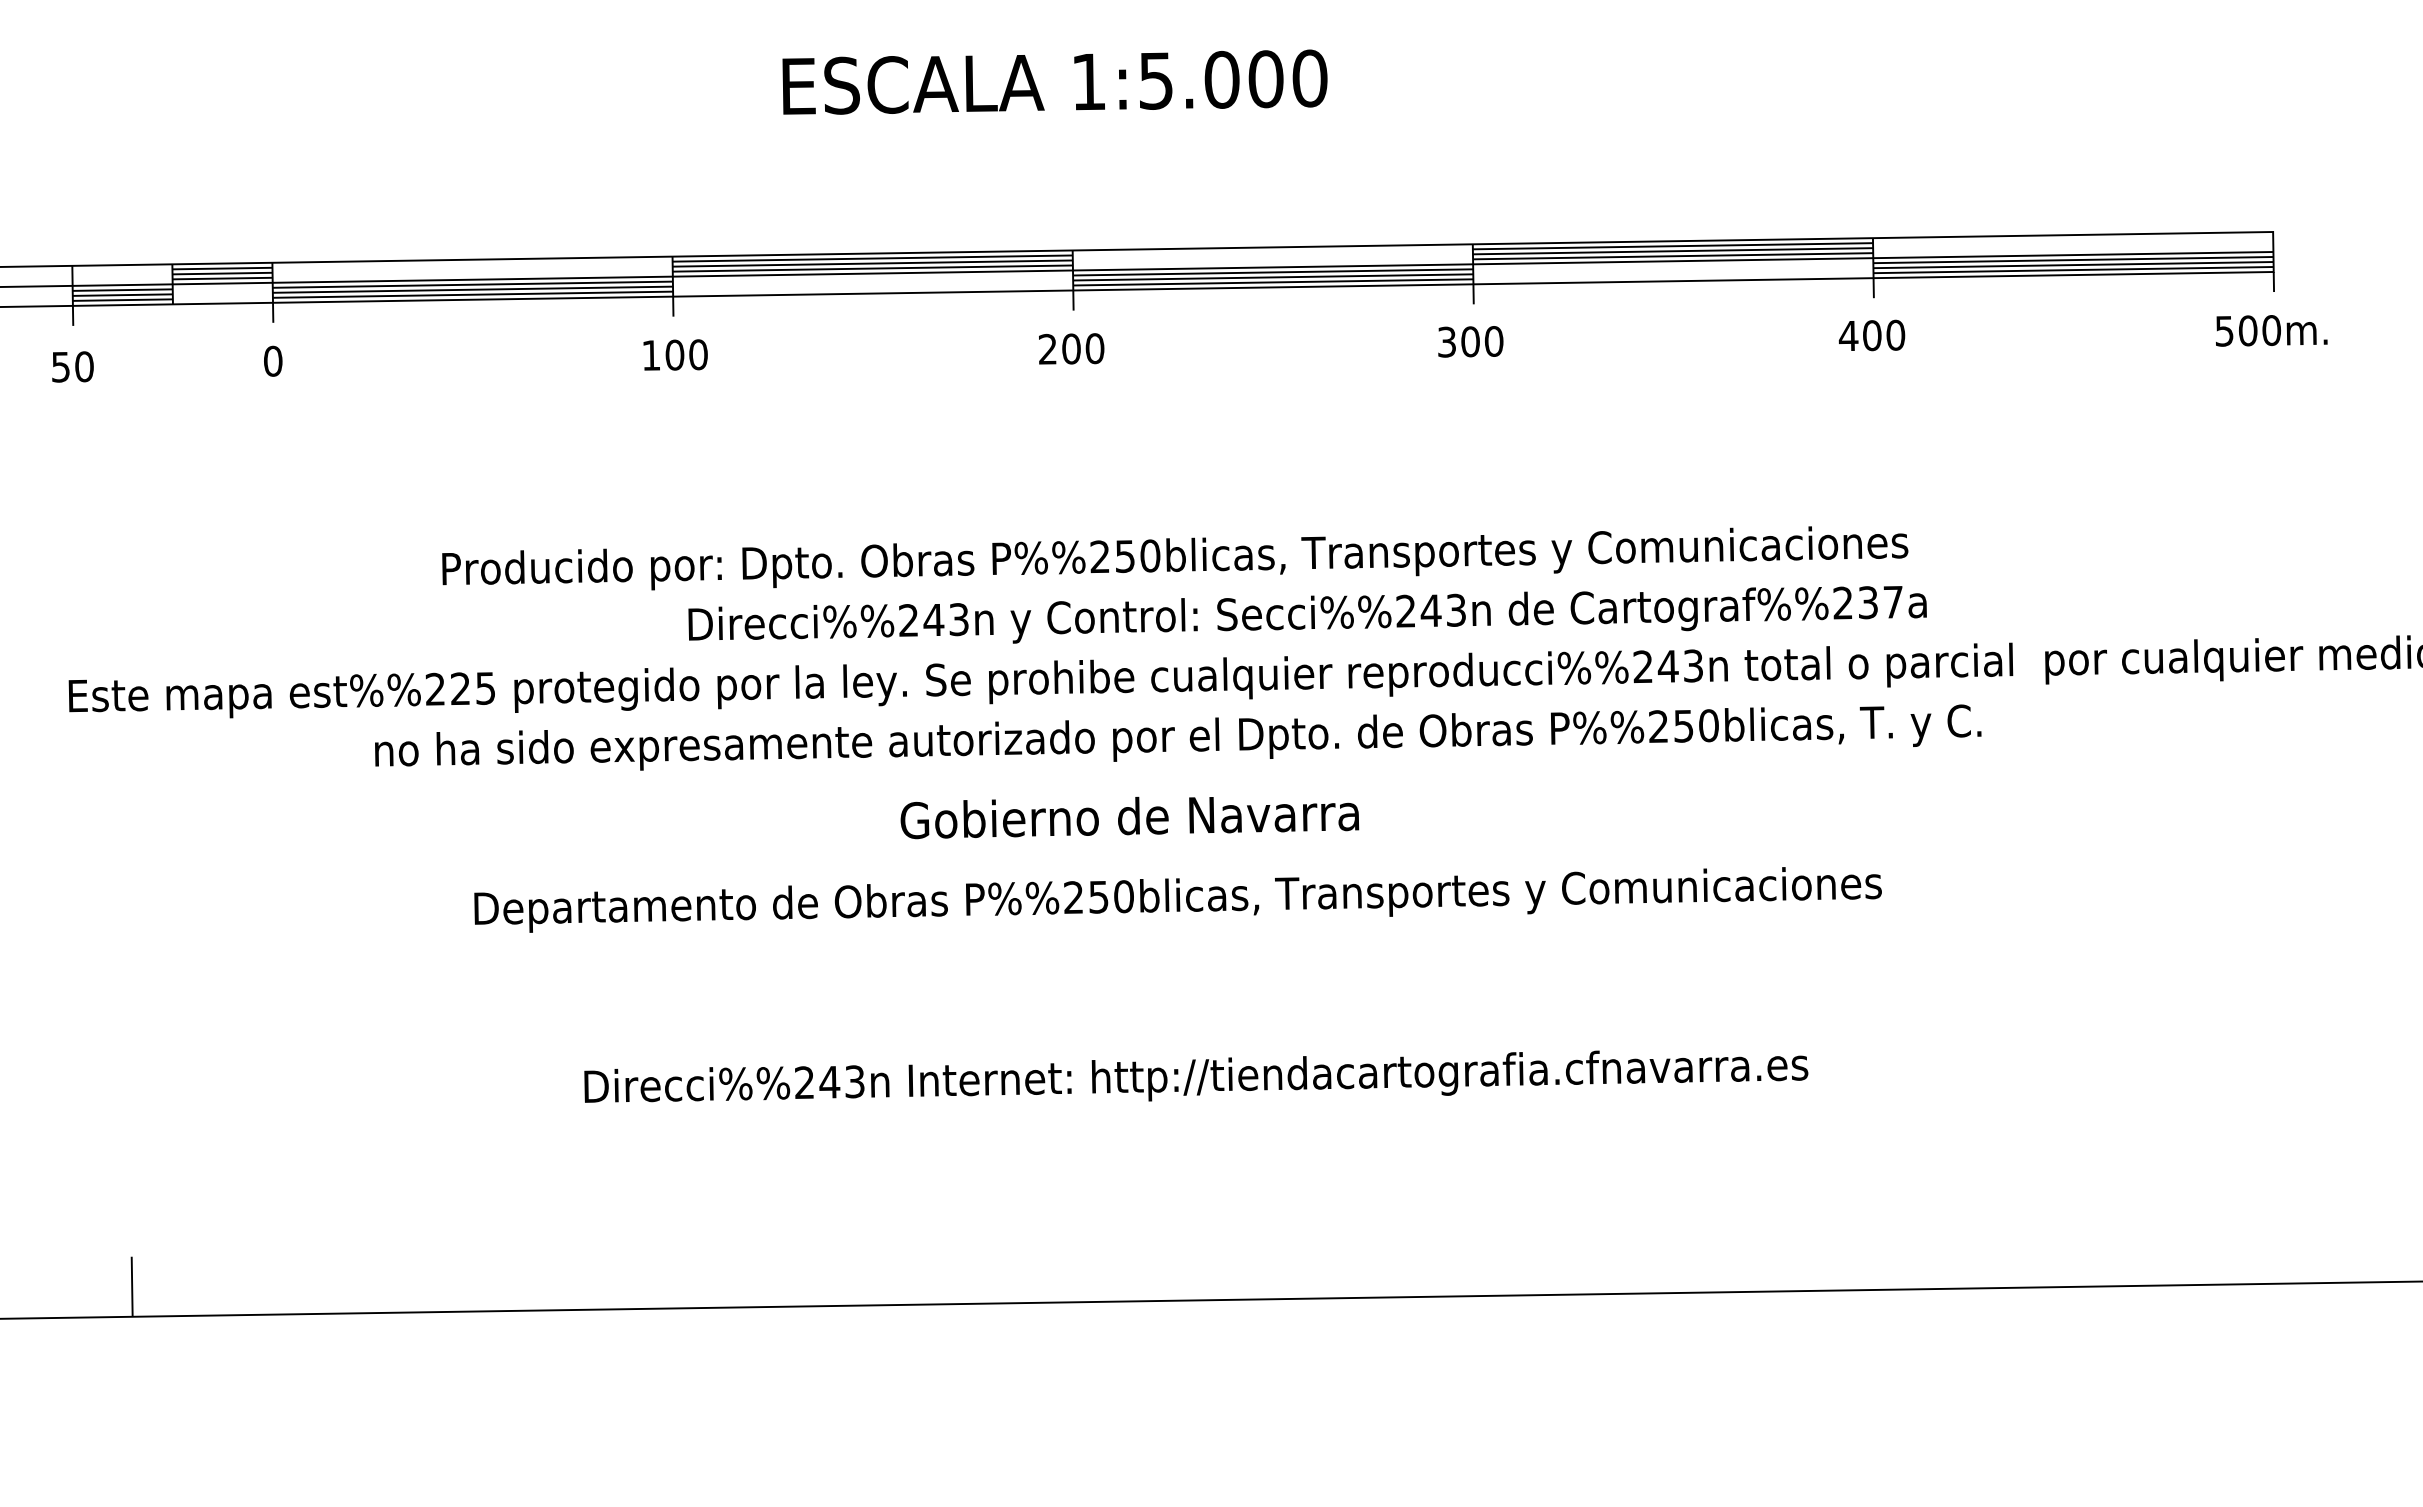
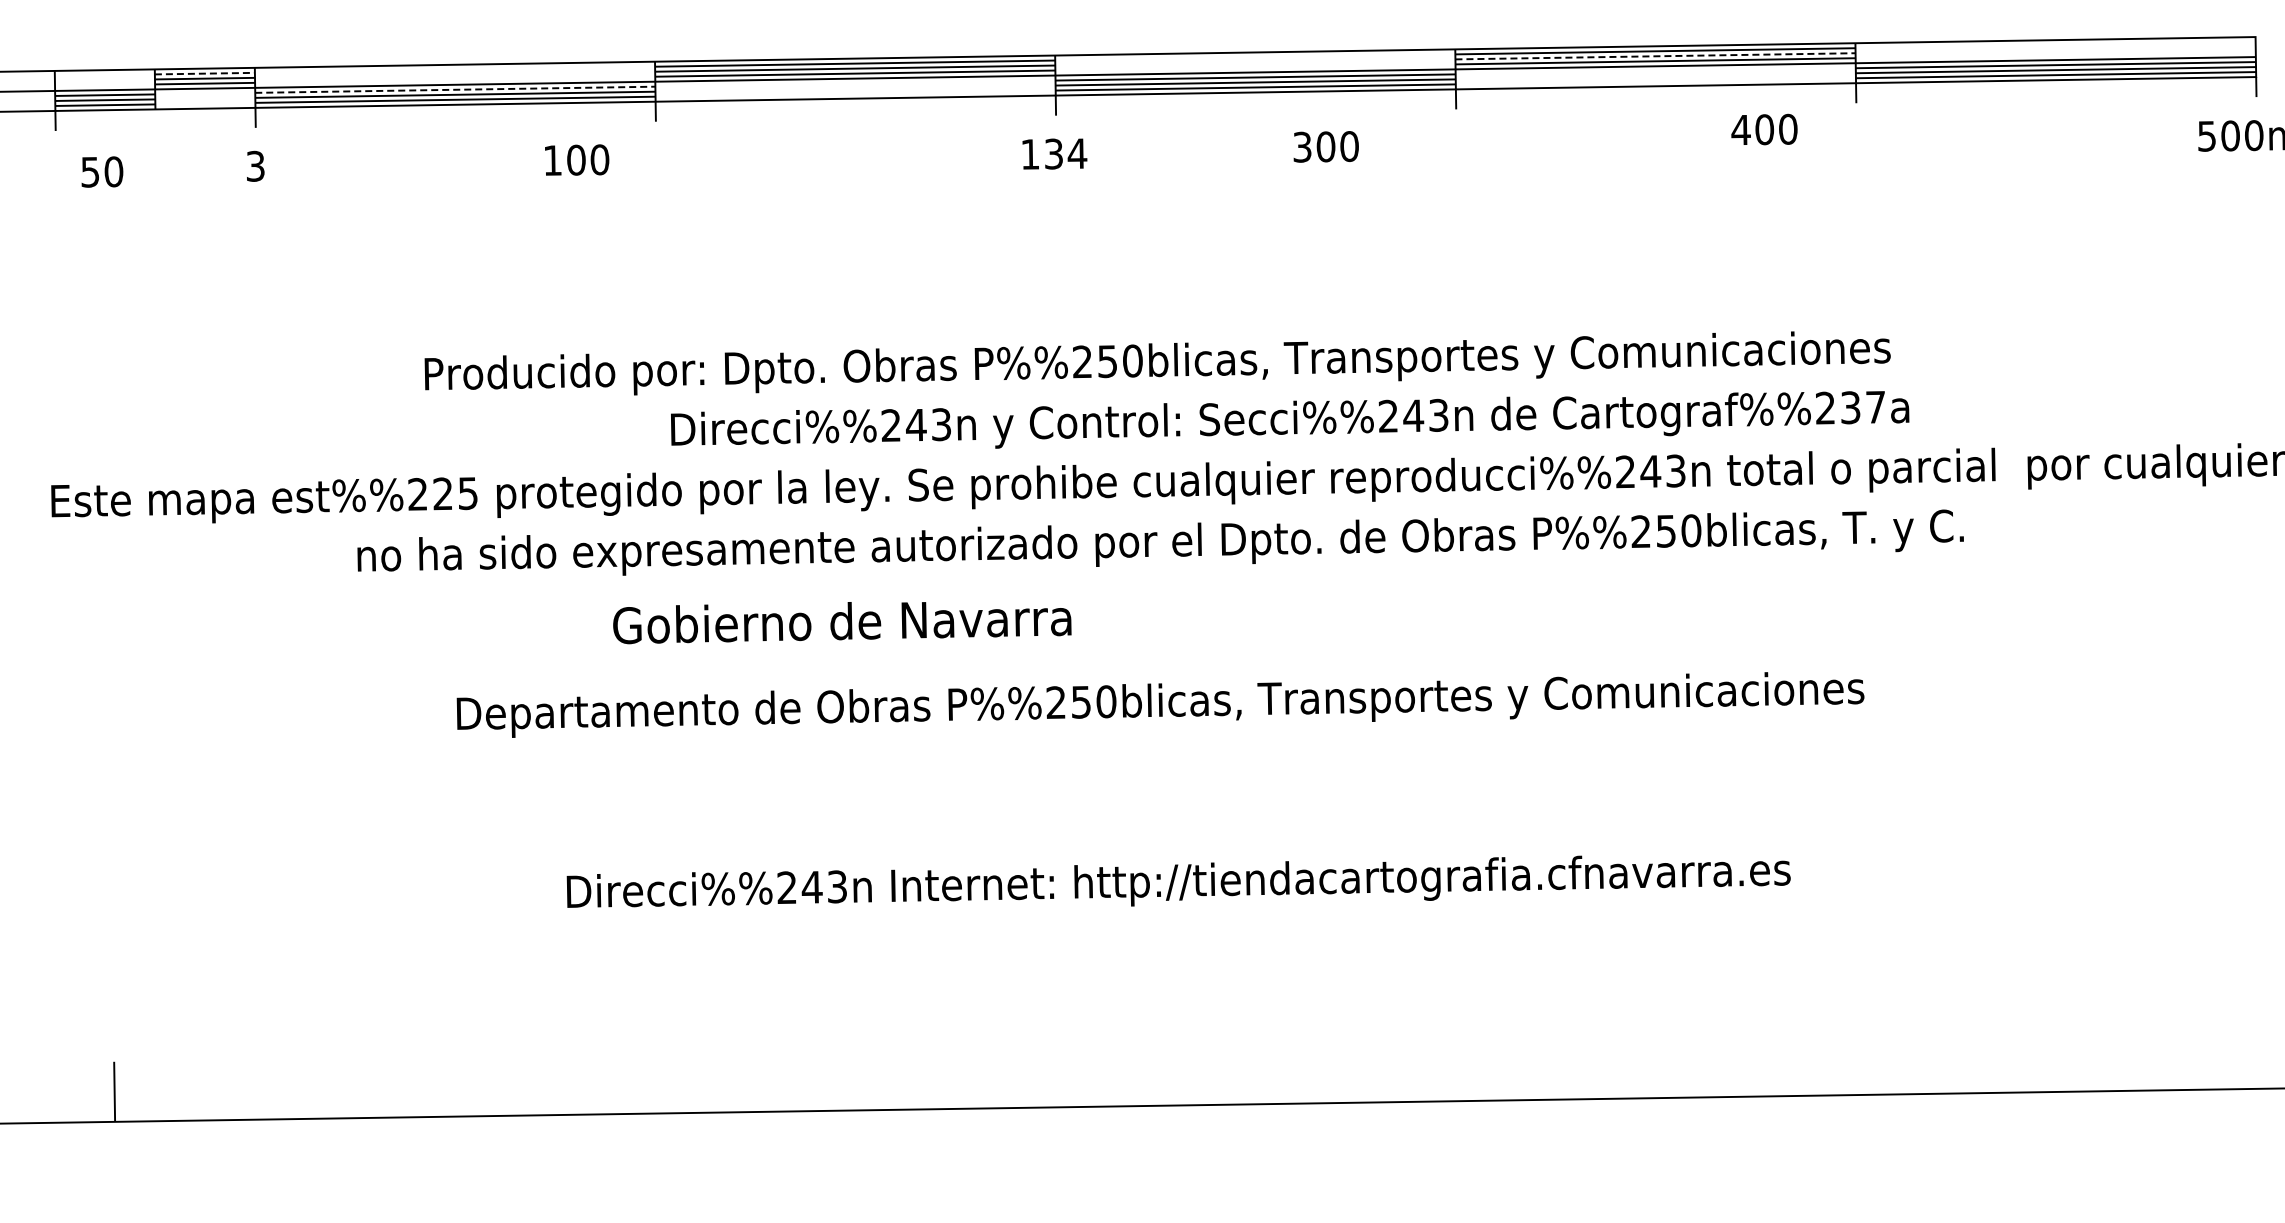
line: (1673, 251) -> (1655, 56), solid -> dashed
line: (222, 268) -> (204, 73), solid -> dashed
line: (473, 284) -> (455, 89), solid -> dashed
text: (1871, 335) -> (1763, 129), moved
text: (1470, 341) -> (1325, 146), moved
text: (1071, 348) -> (1053, 153), 200 -> 134
text: (675, 354) -> (576, 159), moved
text: (273, 360) -> (255, 165), 0 -> 3
text: (72, 366) -> (101, 171), moved
text: (1129, 817) -> (841, 622), moved

